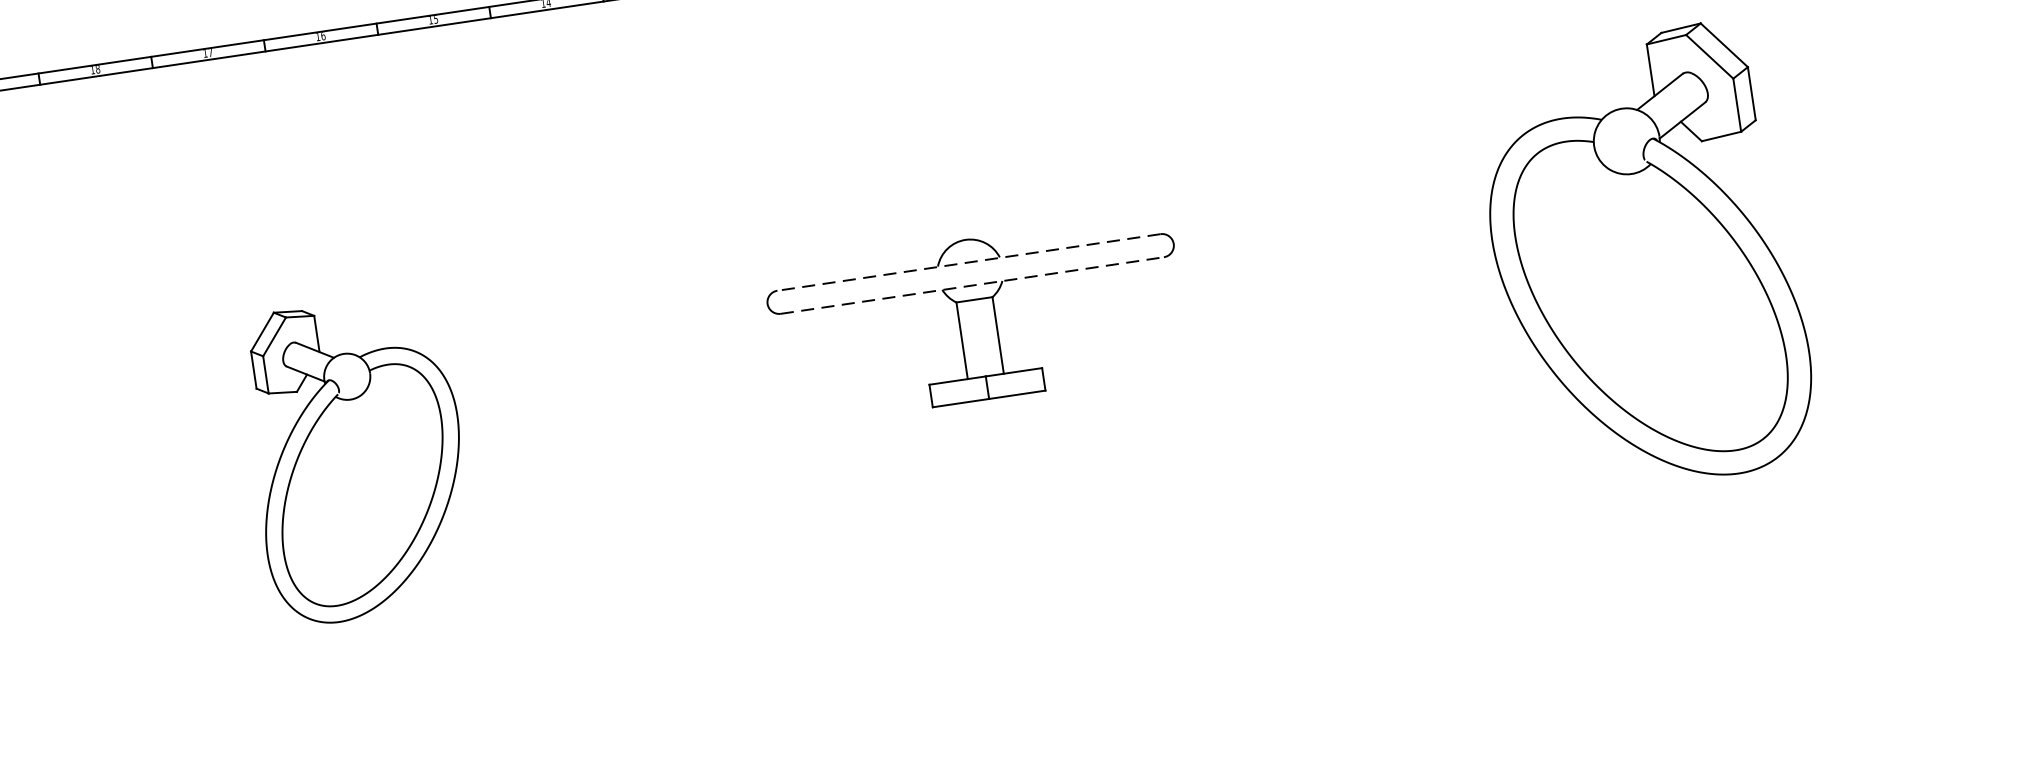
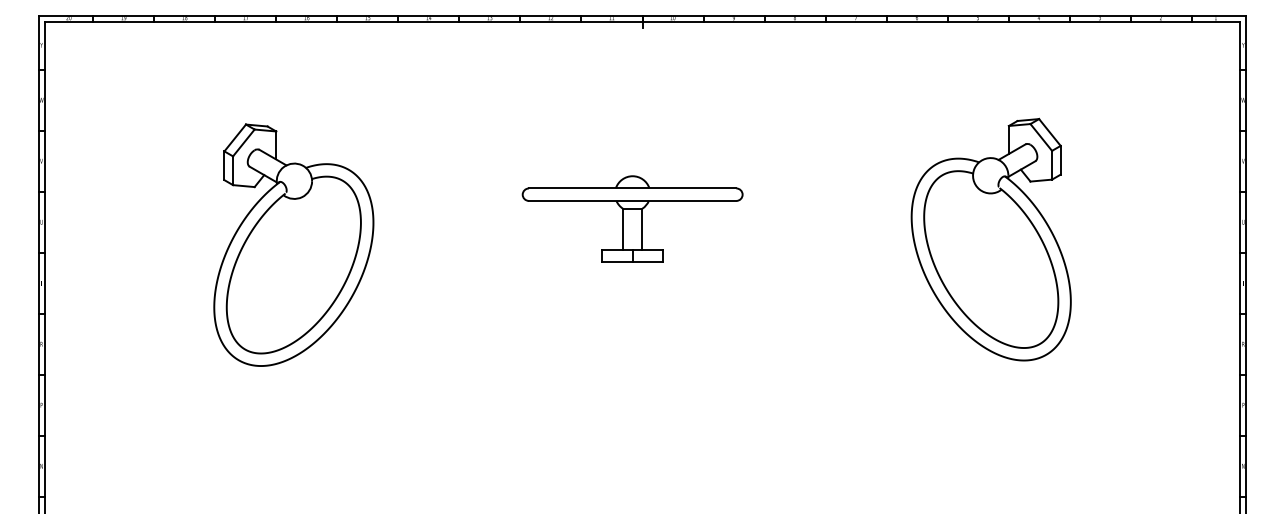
line: (968, 262) -> (632, 188), dashed -> solid
line: (971, 284) -> (632, 200), dashed -> solid
part: (357, 458) -> (293, 244), size x1.43

